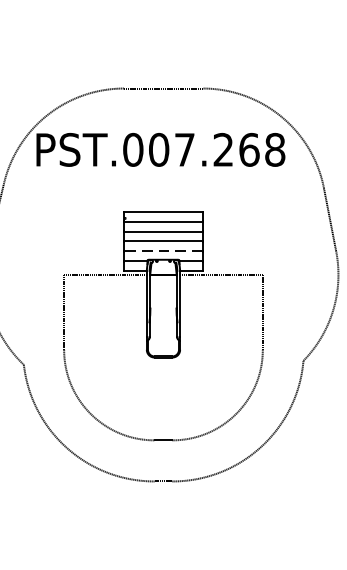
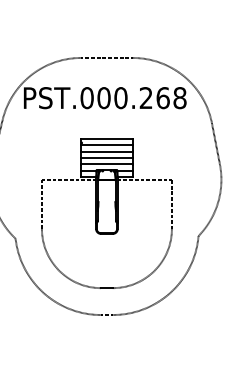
text: (184, 150) -> (120, 98), PST.007.268 -> PST.000.268
line: (162, 251) -> (106, 164), dashed -> solid

